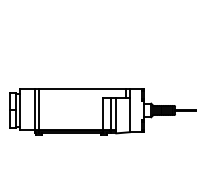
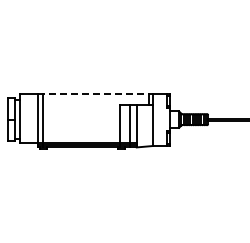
line: (83, 88) -> (96, 93), solid -> dashed

